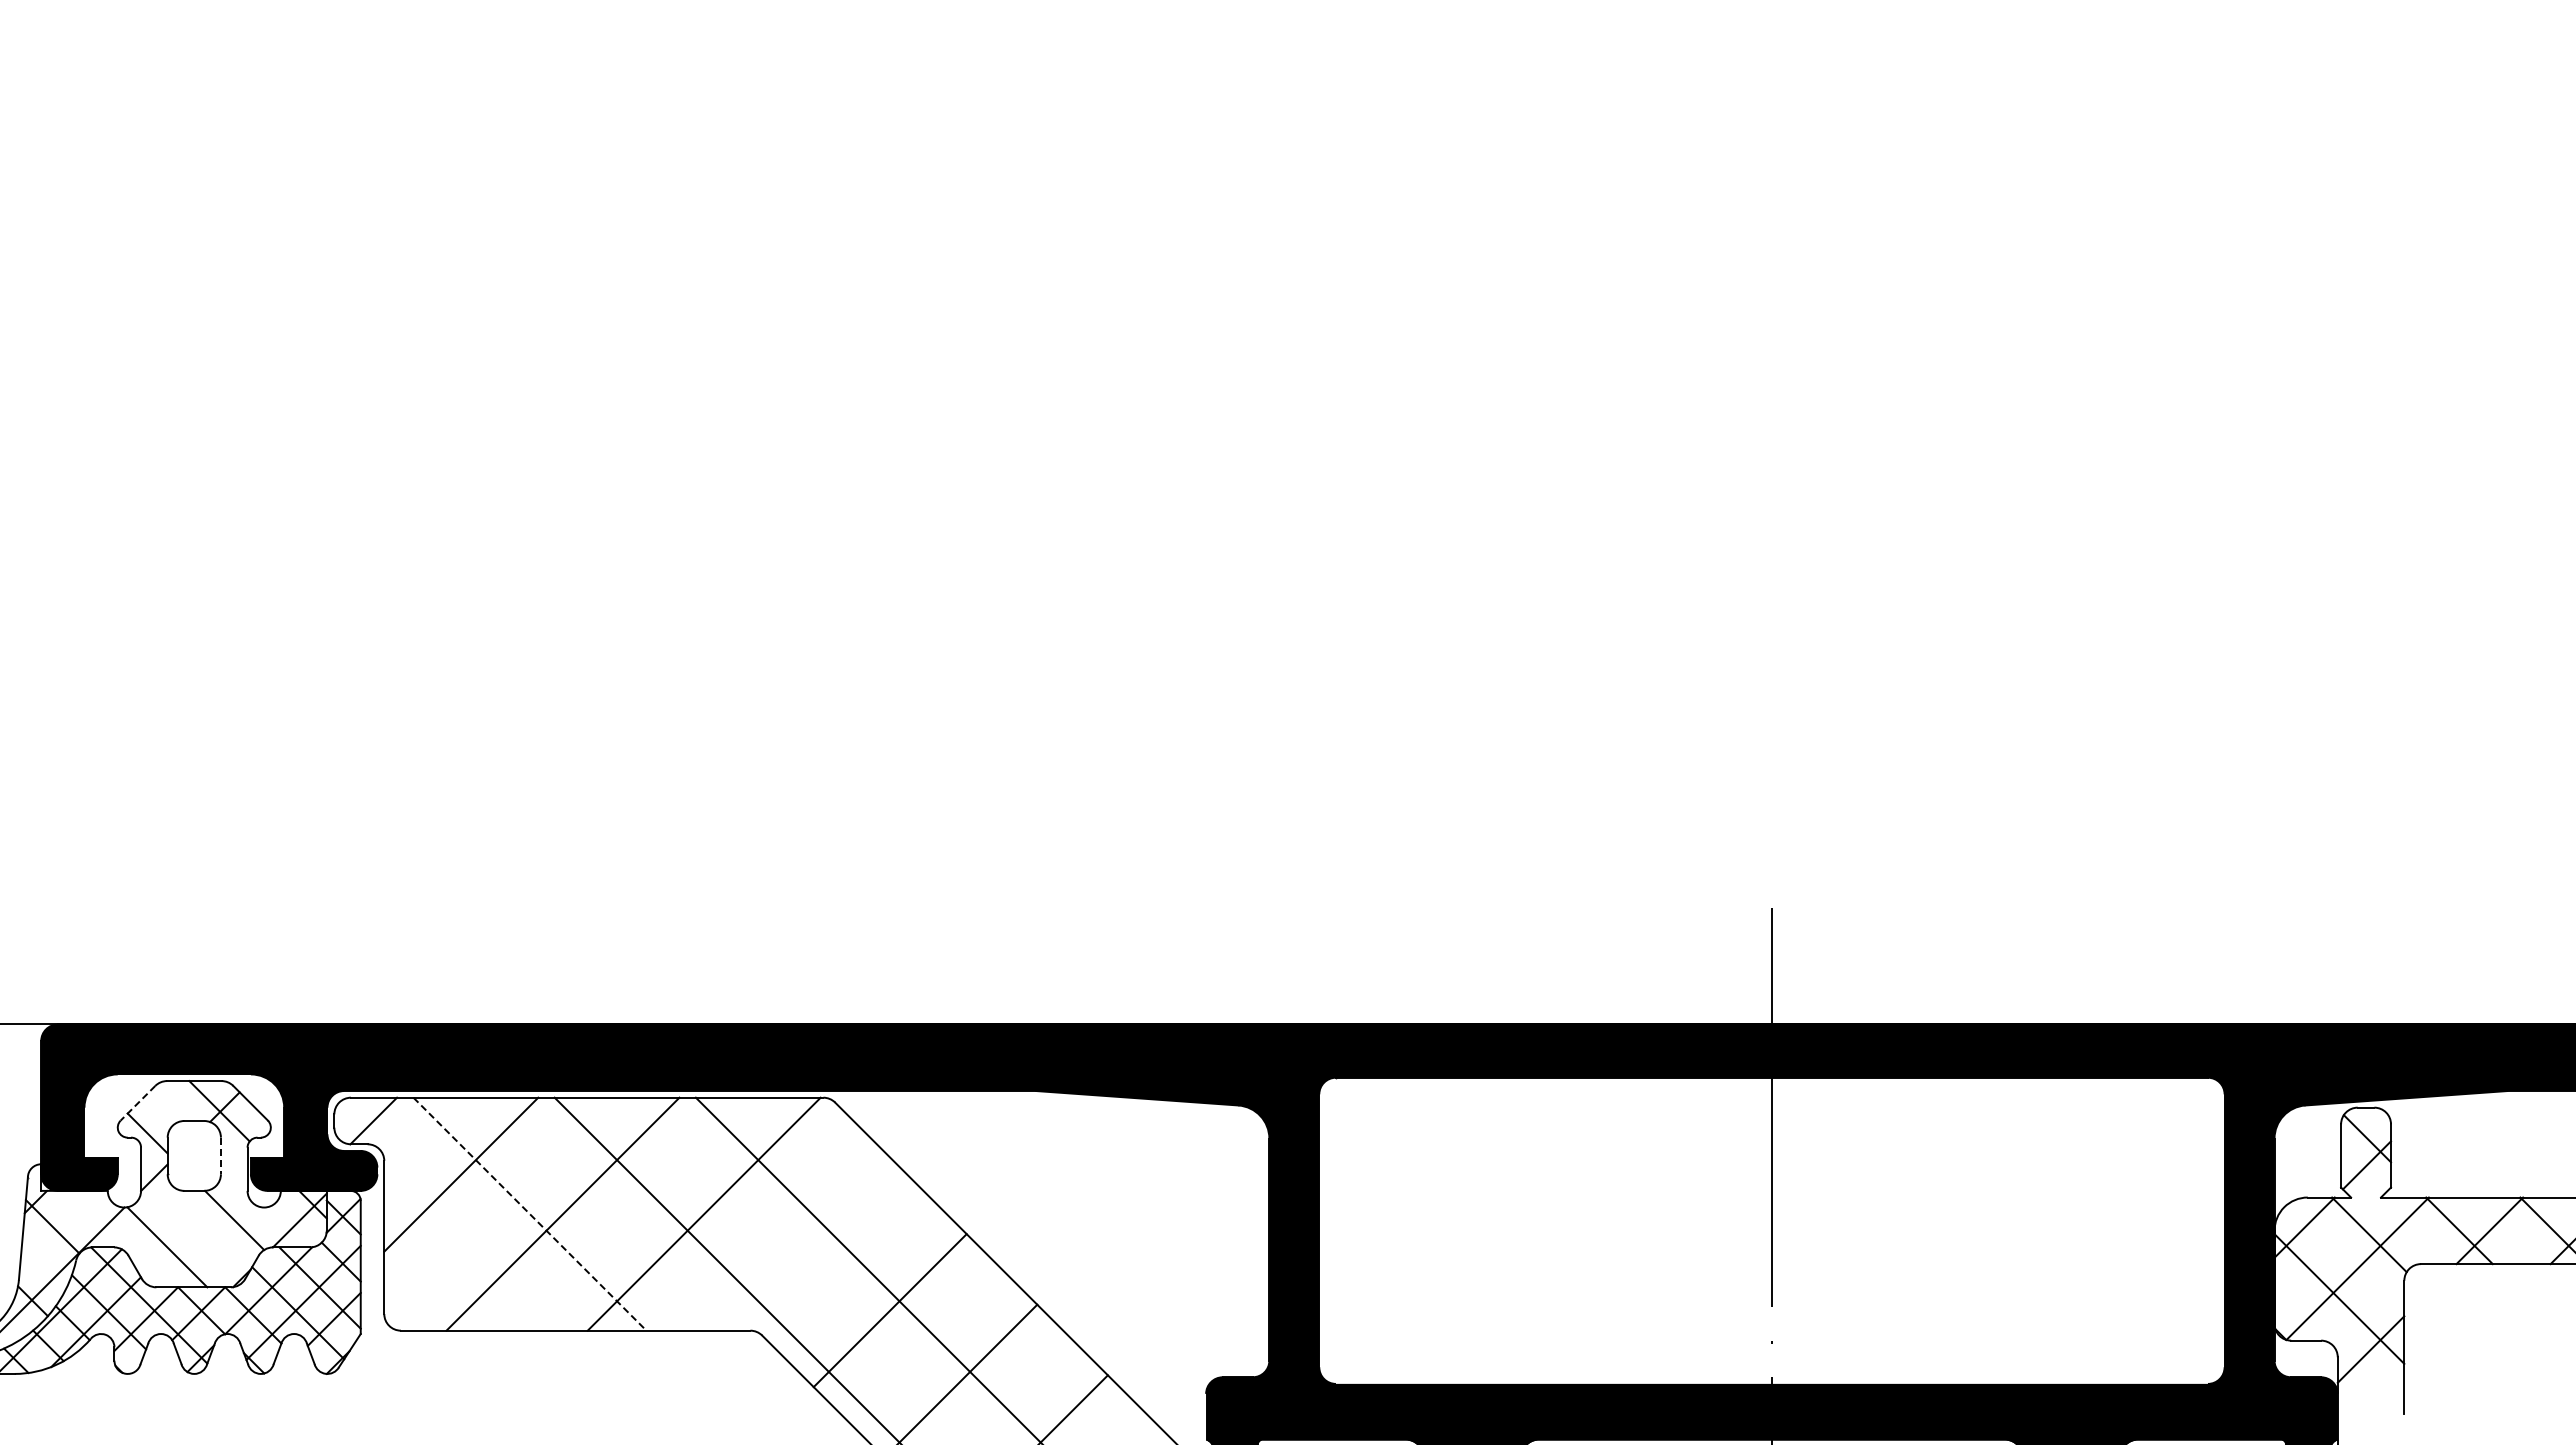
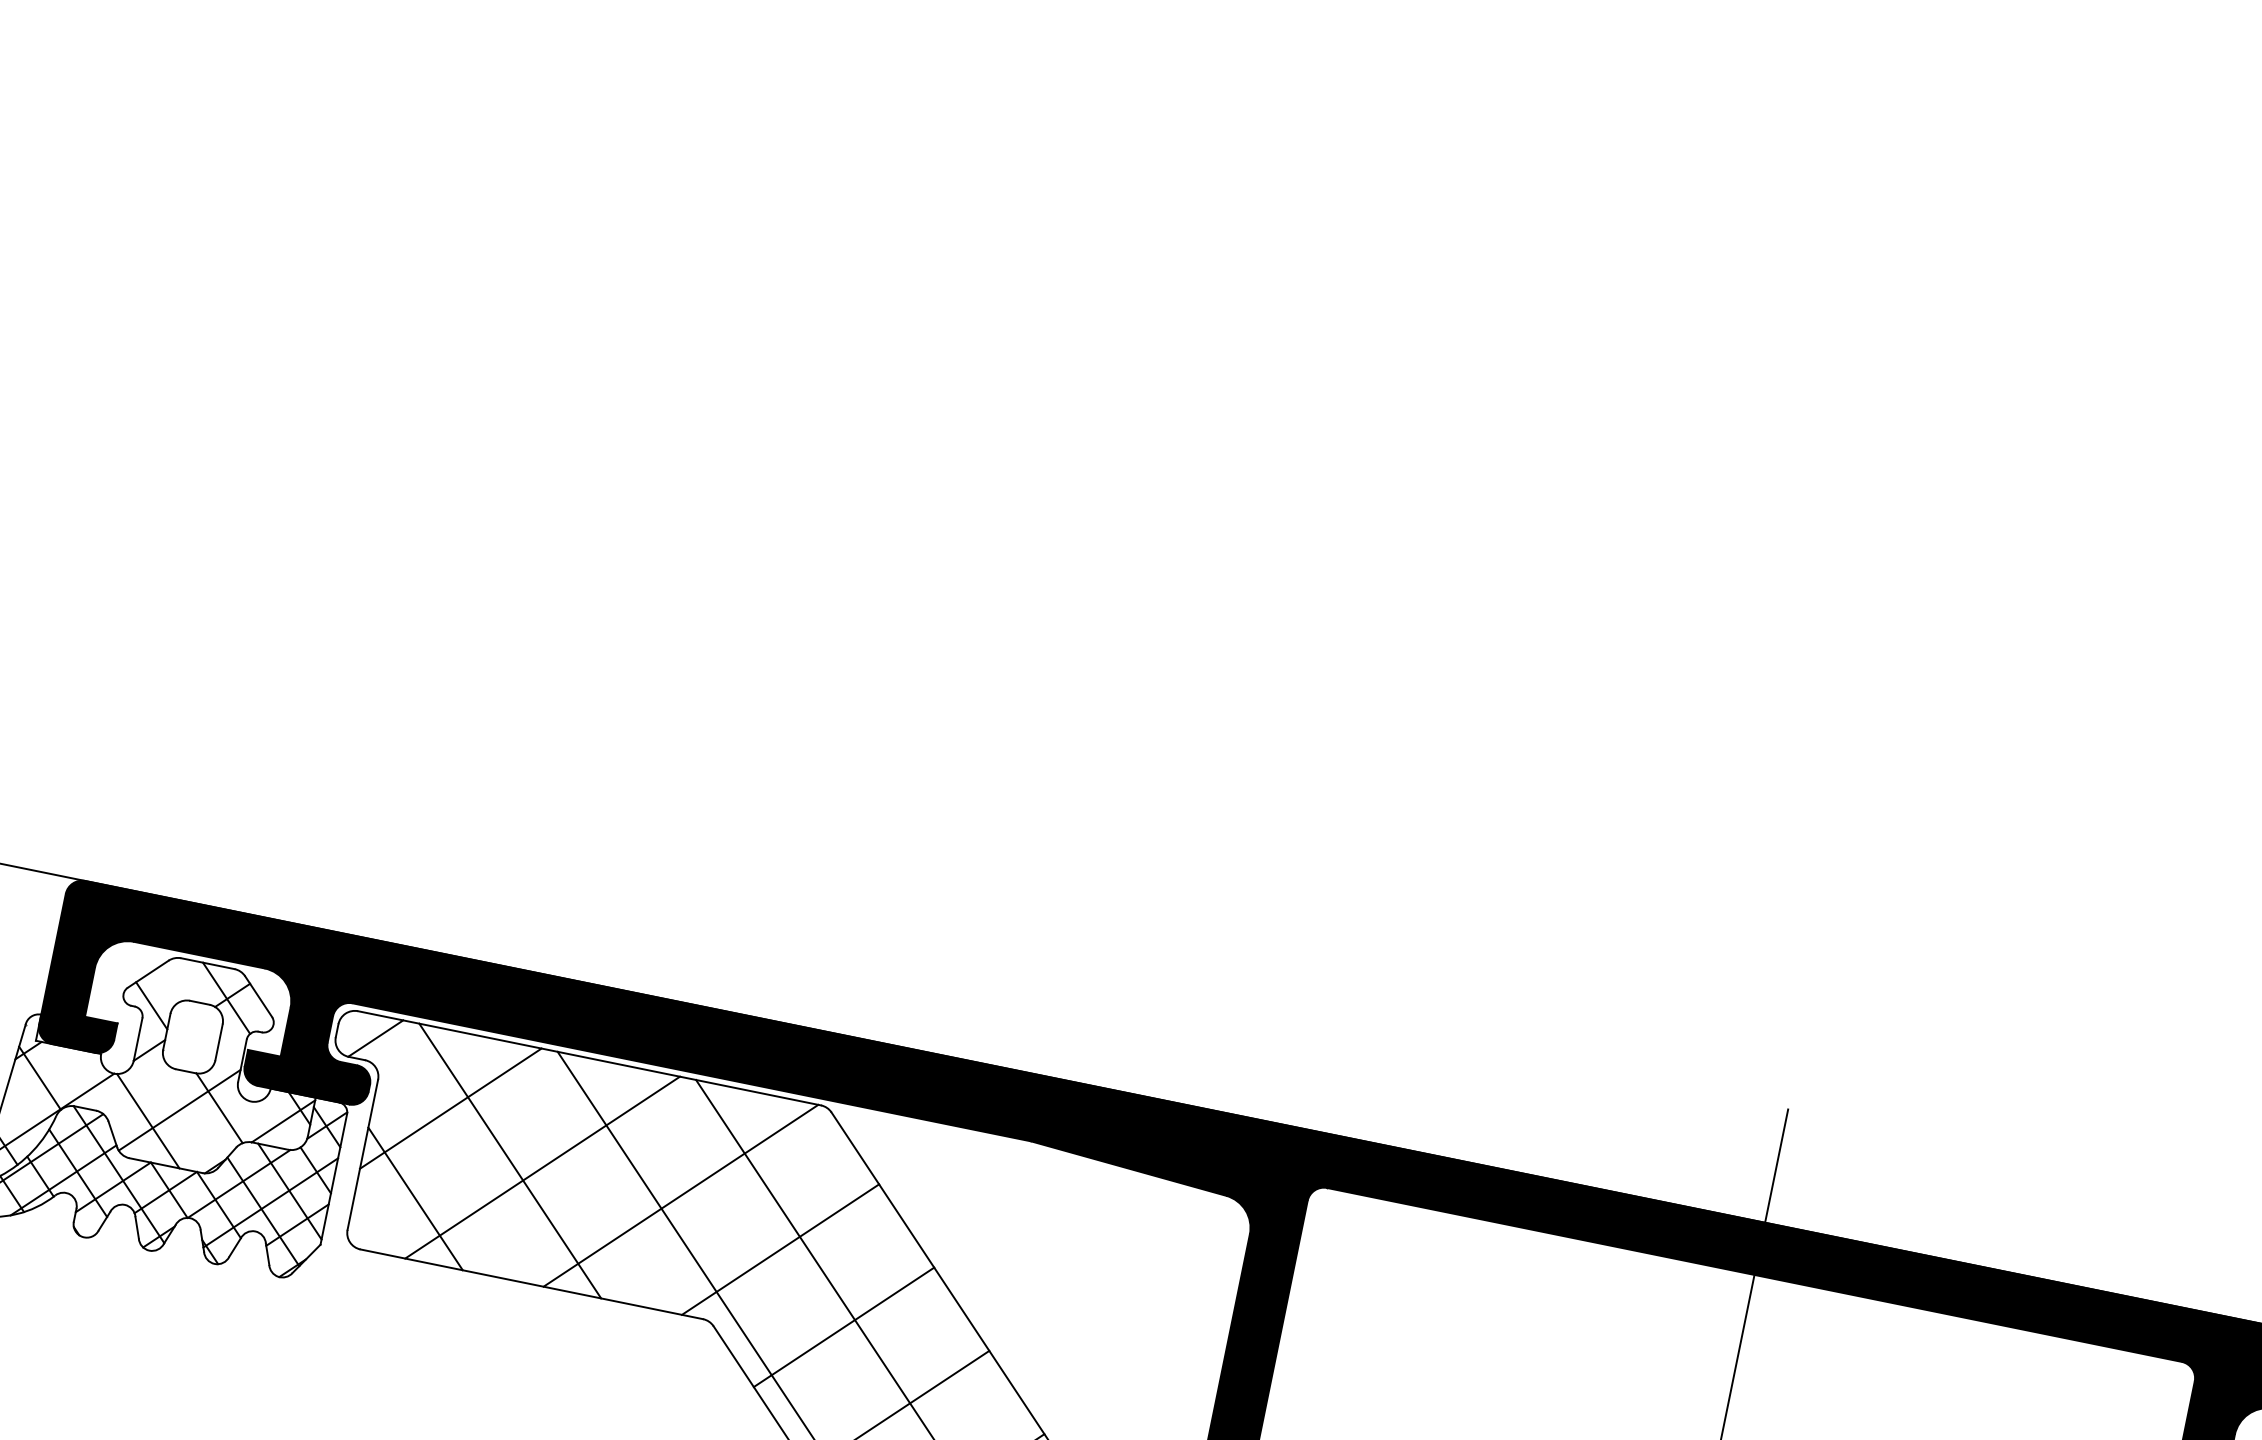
line: (138, 1103) -> (148, 974), dashed -> solid
line: (220, 1156) -> (218, 1042), dashed -> solid
line: (529, 1214) -> (509, 1161), dashed -> solid
line: (195, 1230) -> (179, 1110), added
line: (812, 1246) -> (780, 1249), added
line: (444, 1269) -> (415, 1198), added

